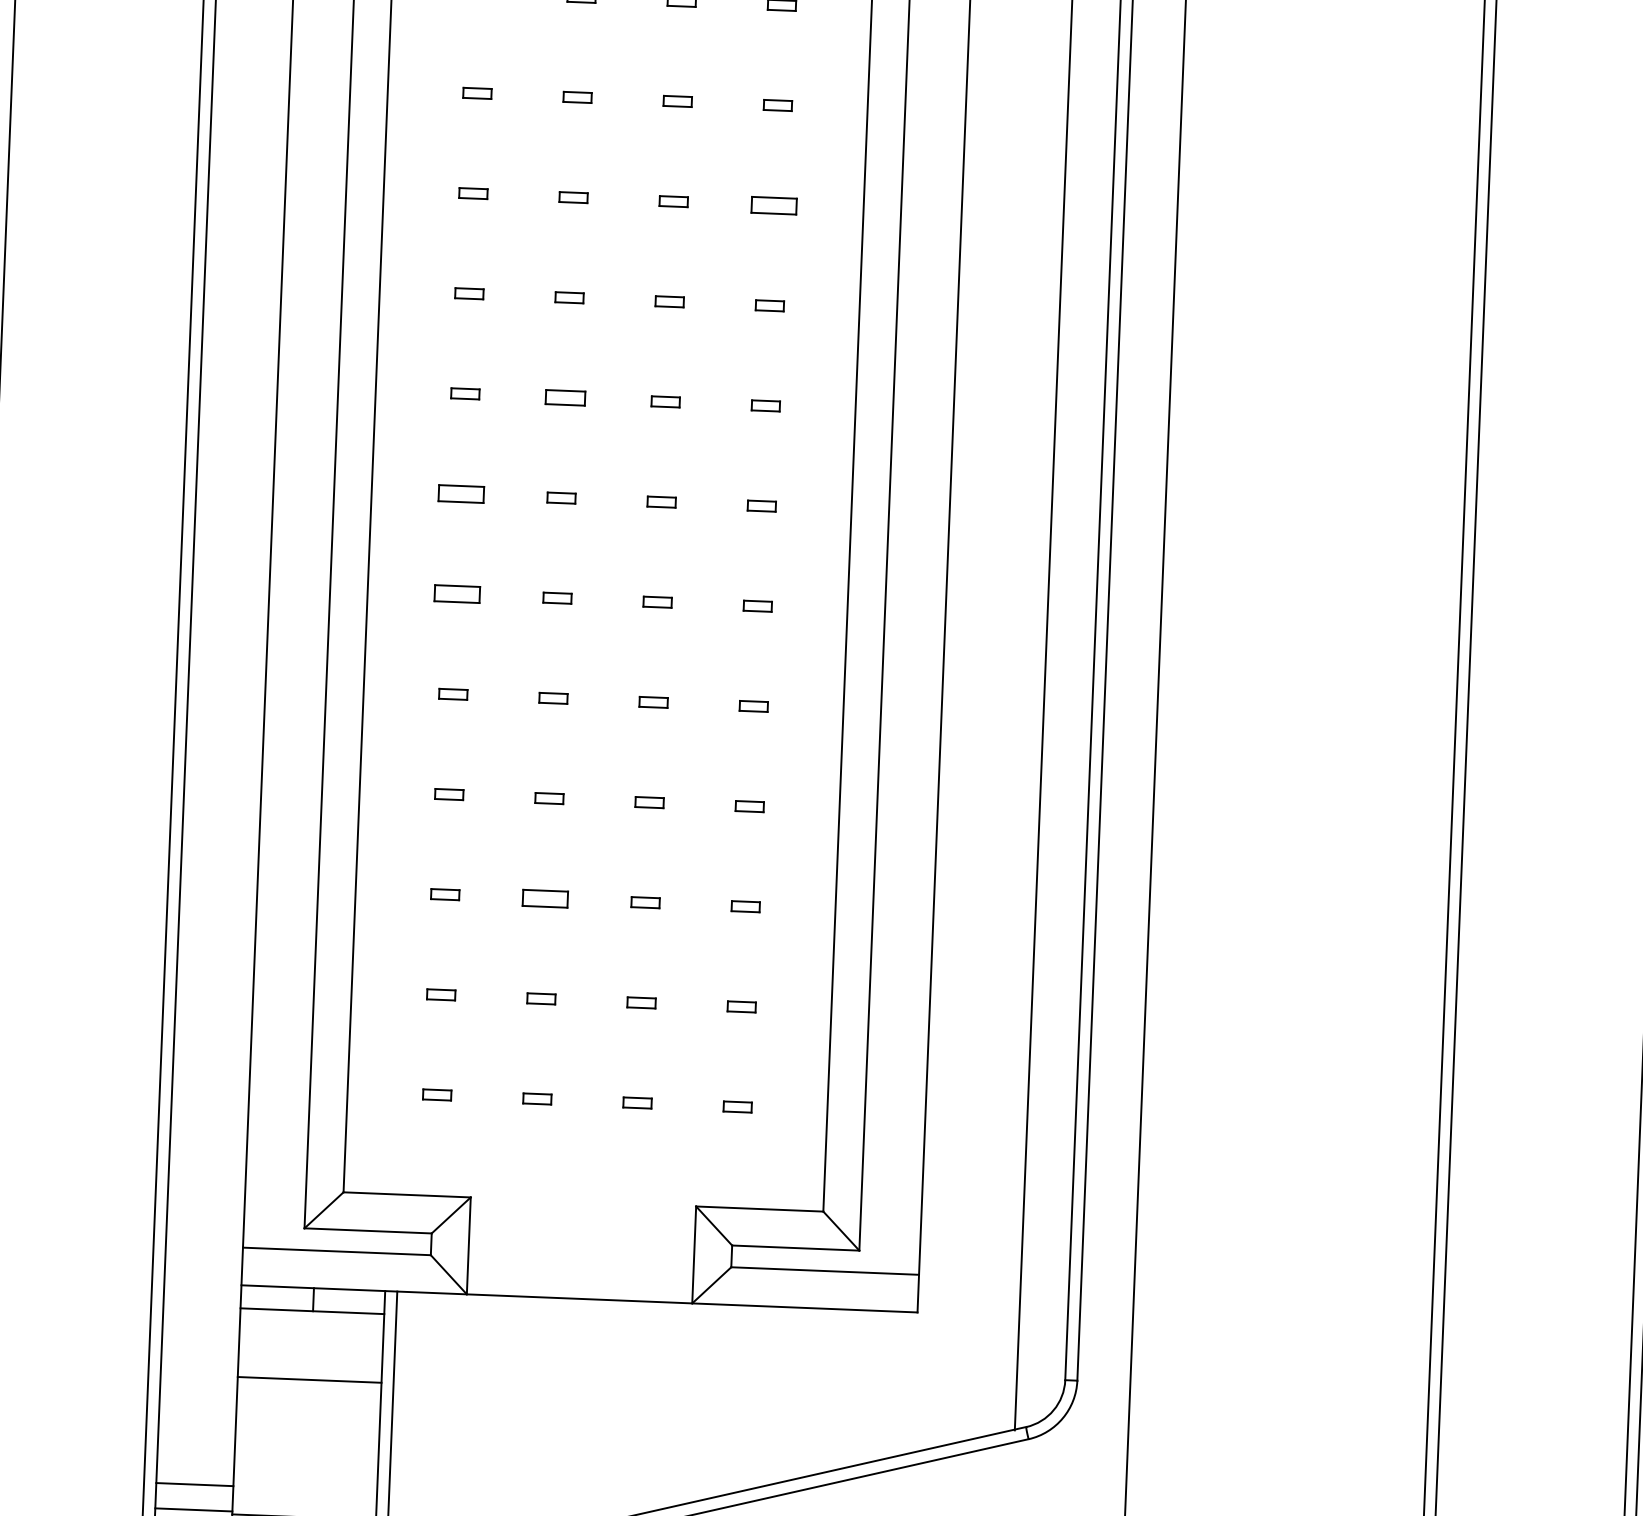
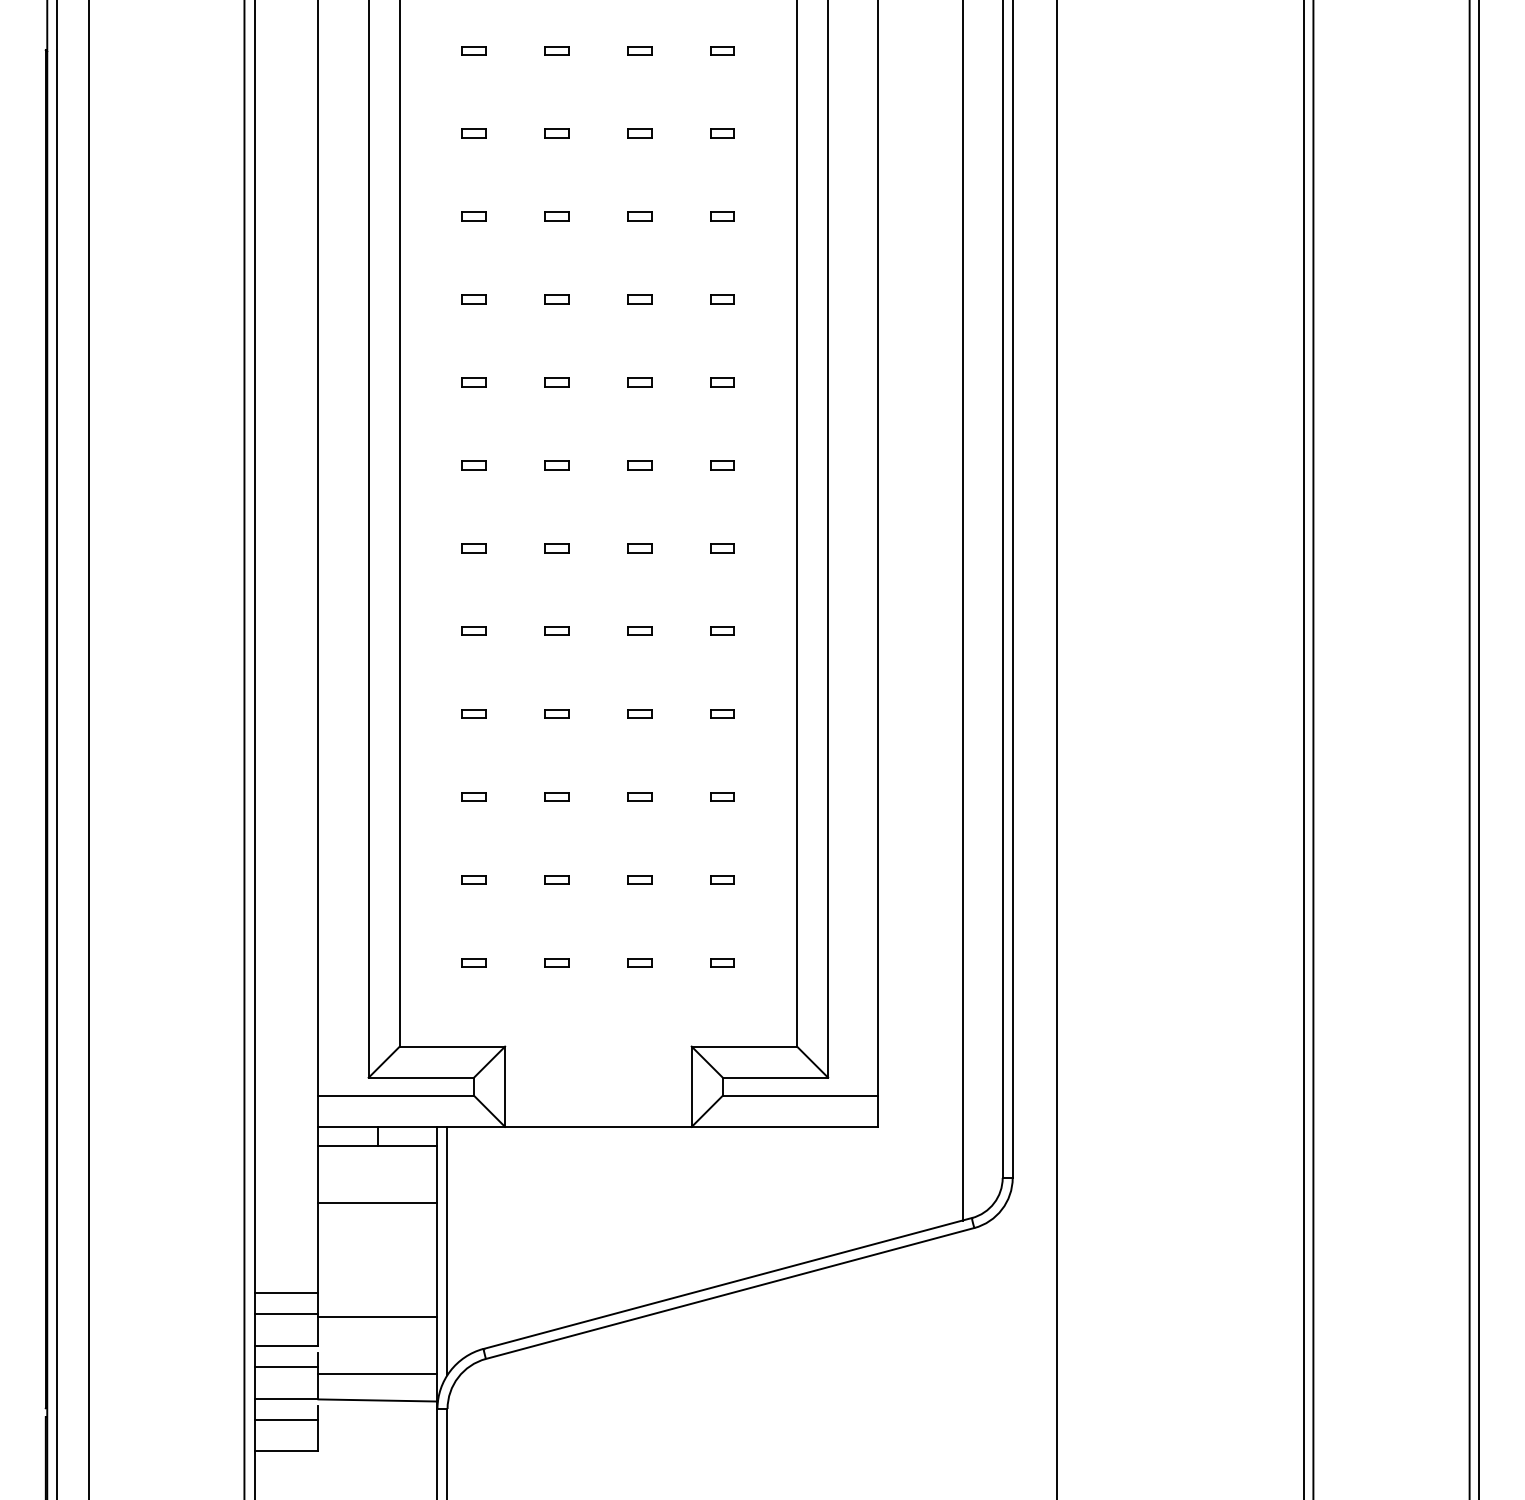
part: (773, 205) -> (722, 216), size x0.62
part: (565, 397) -> (556, 382), size x0.71
part: (460, 494) -> (473, 465), size x0.62
part: (456, 594) -> (473, 548), size x0.62
part: (544, 897) -> (556, 796), size x0.62

